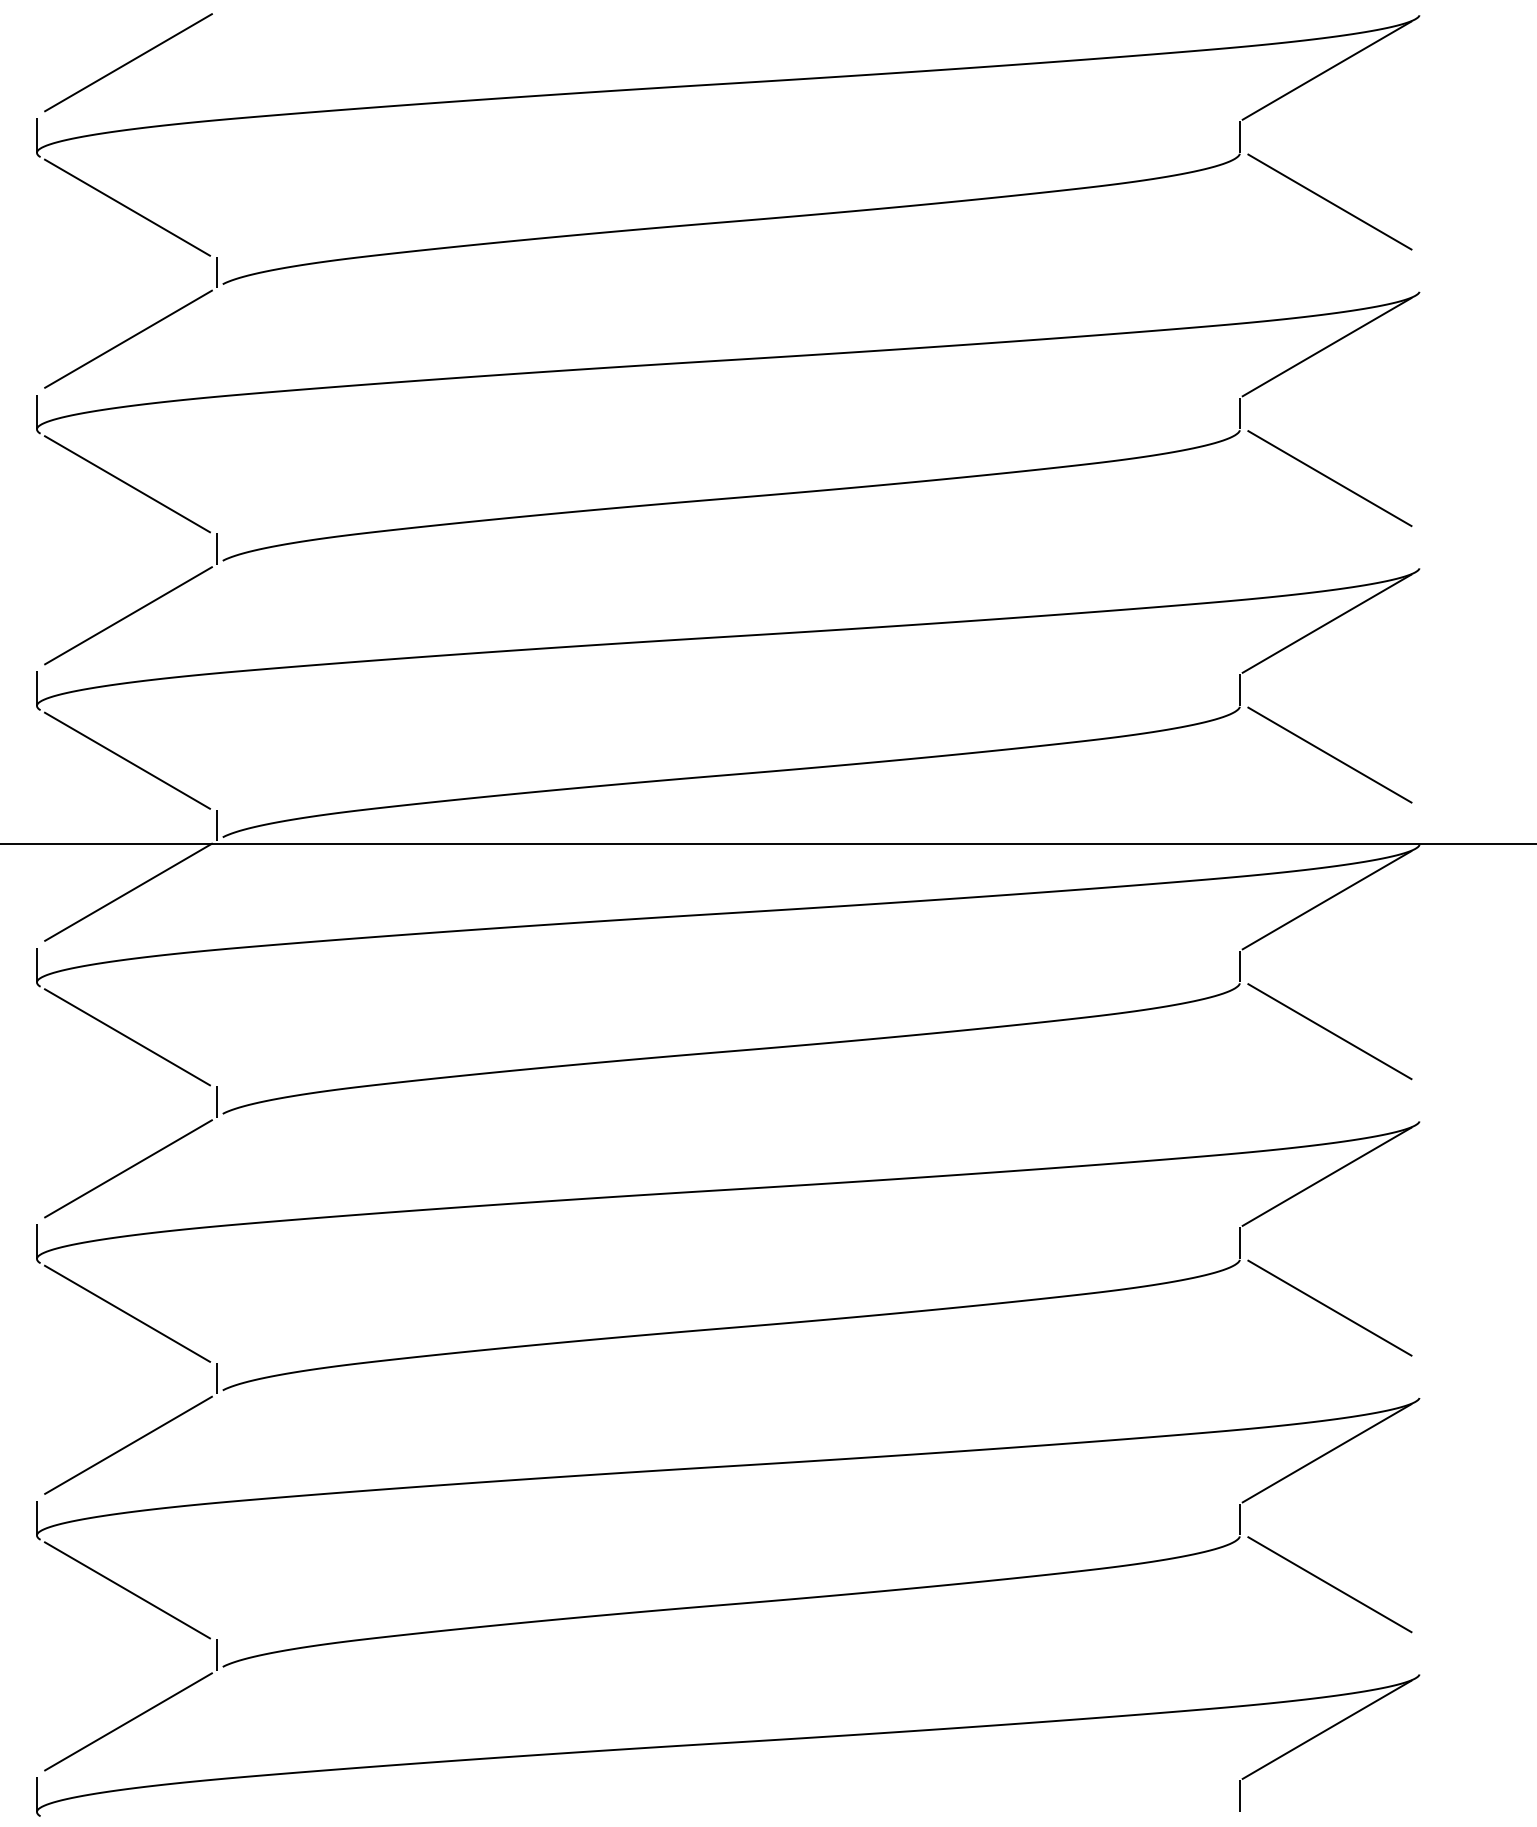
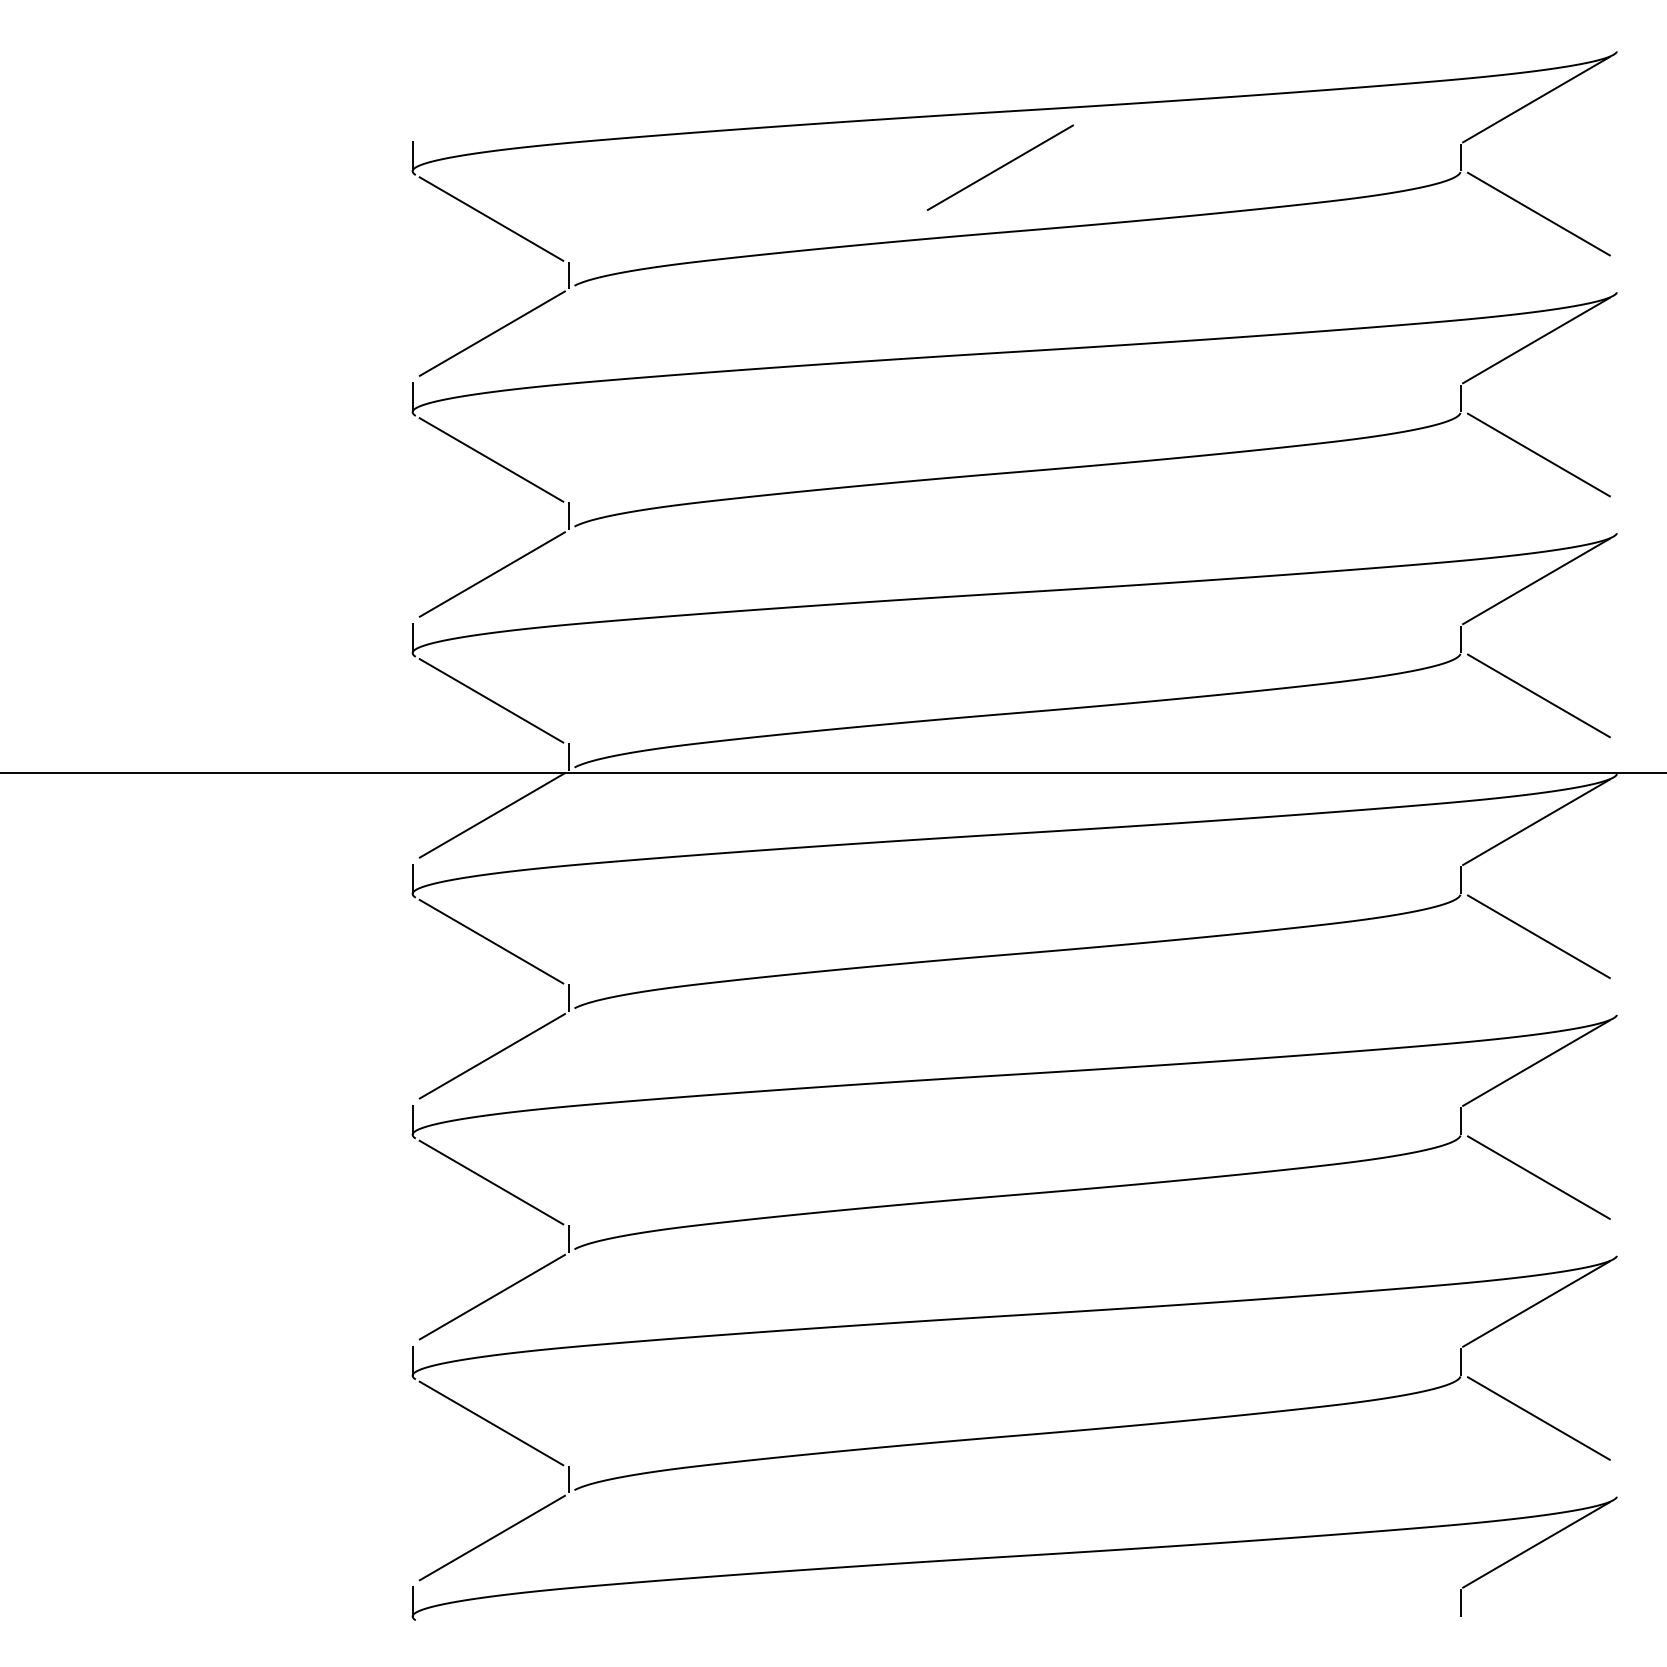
line: (127, 62) -> (999, 167), moved

